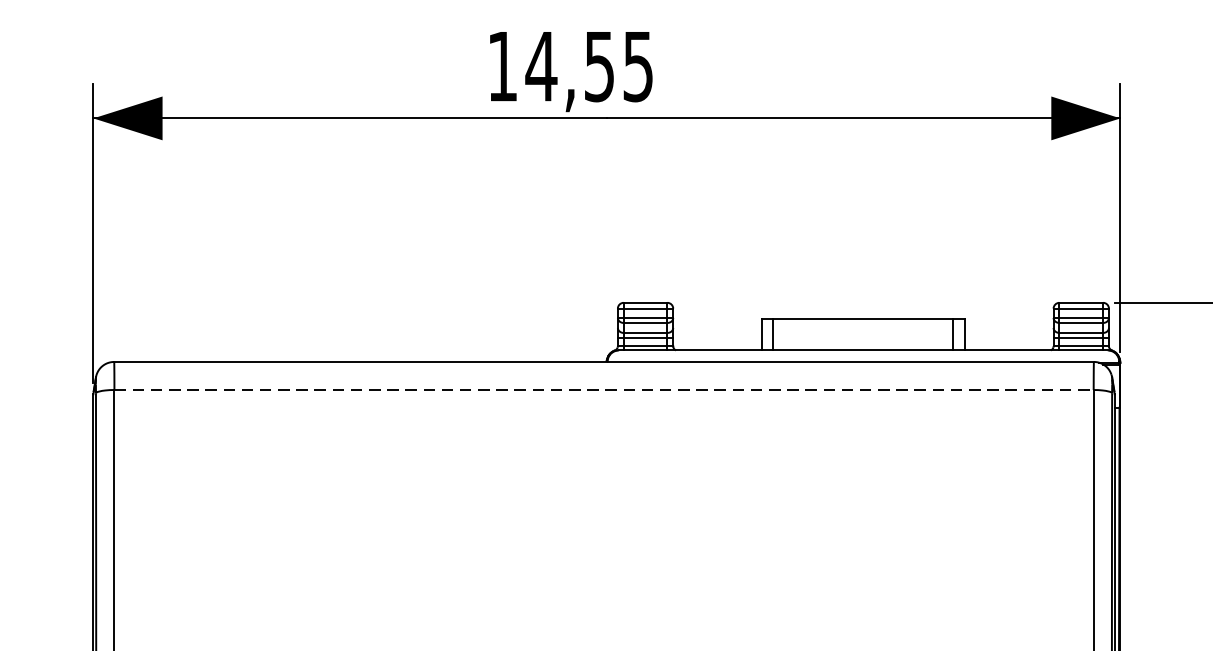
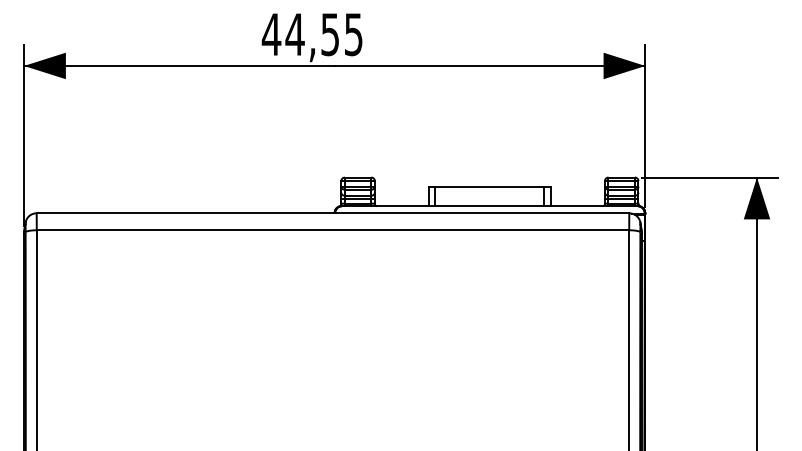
text: (502, 66) -> (271, 34), 14,55 -> 44,55
line: (604, 390) -> (333, 230), dashed -> solid

